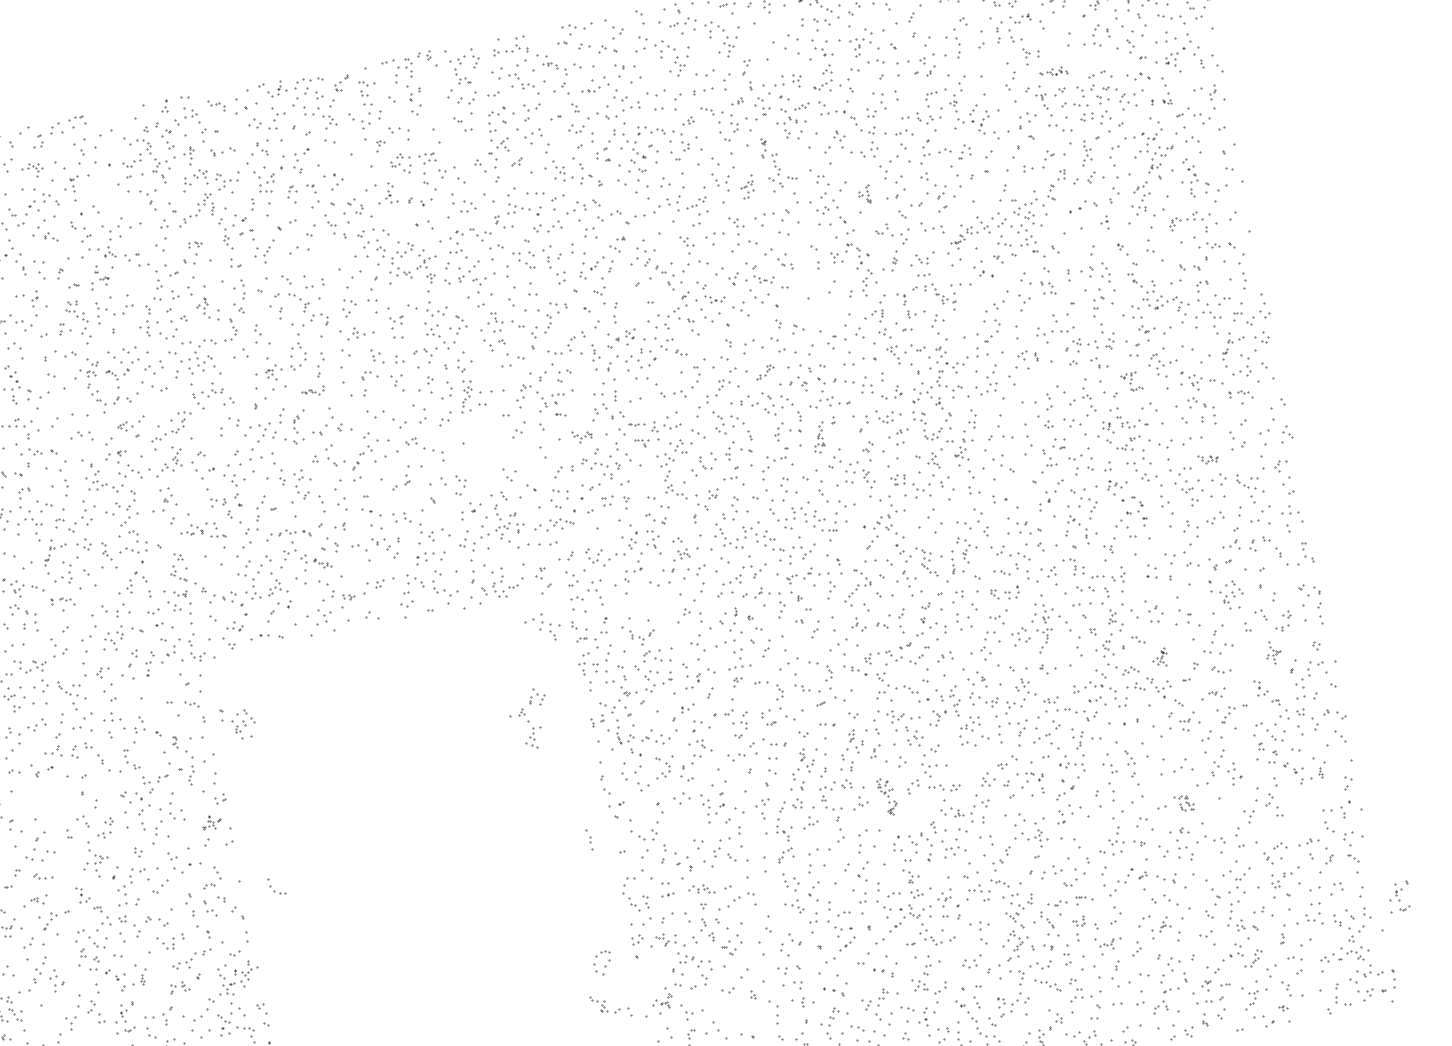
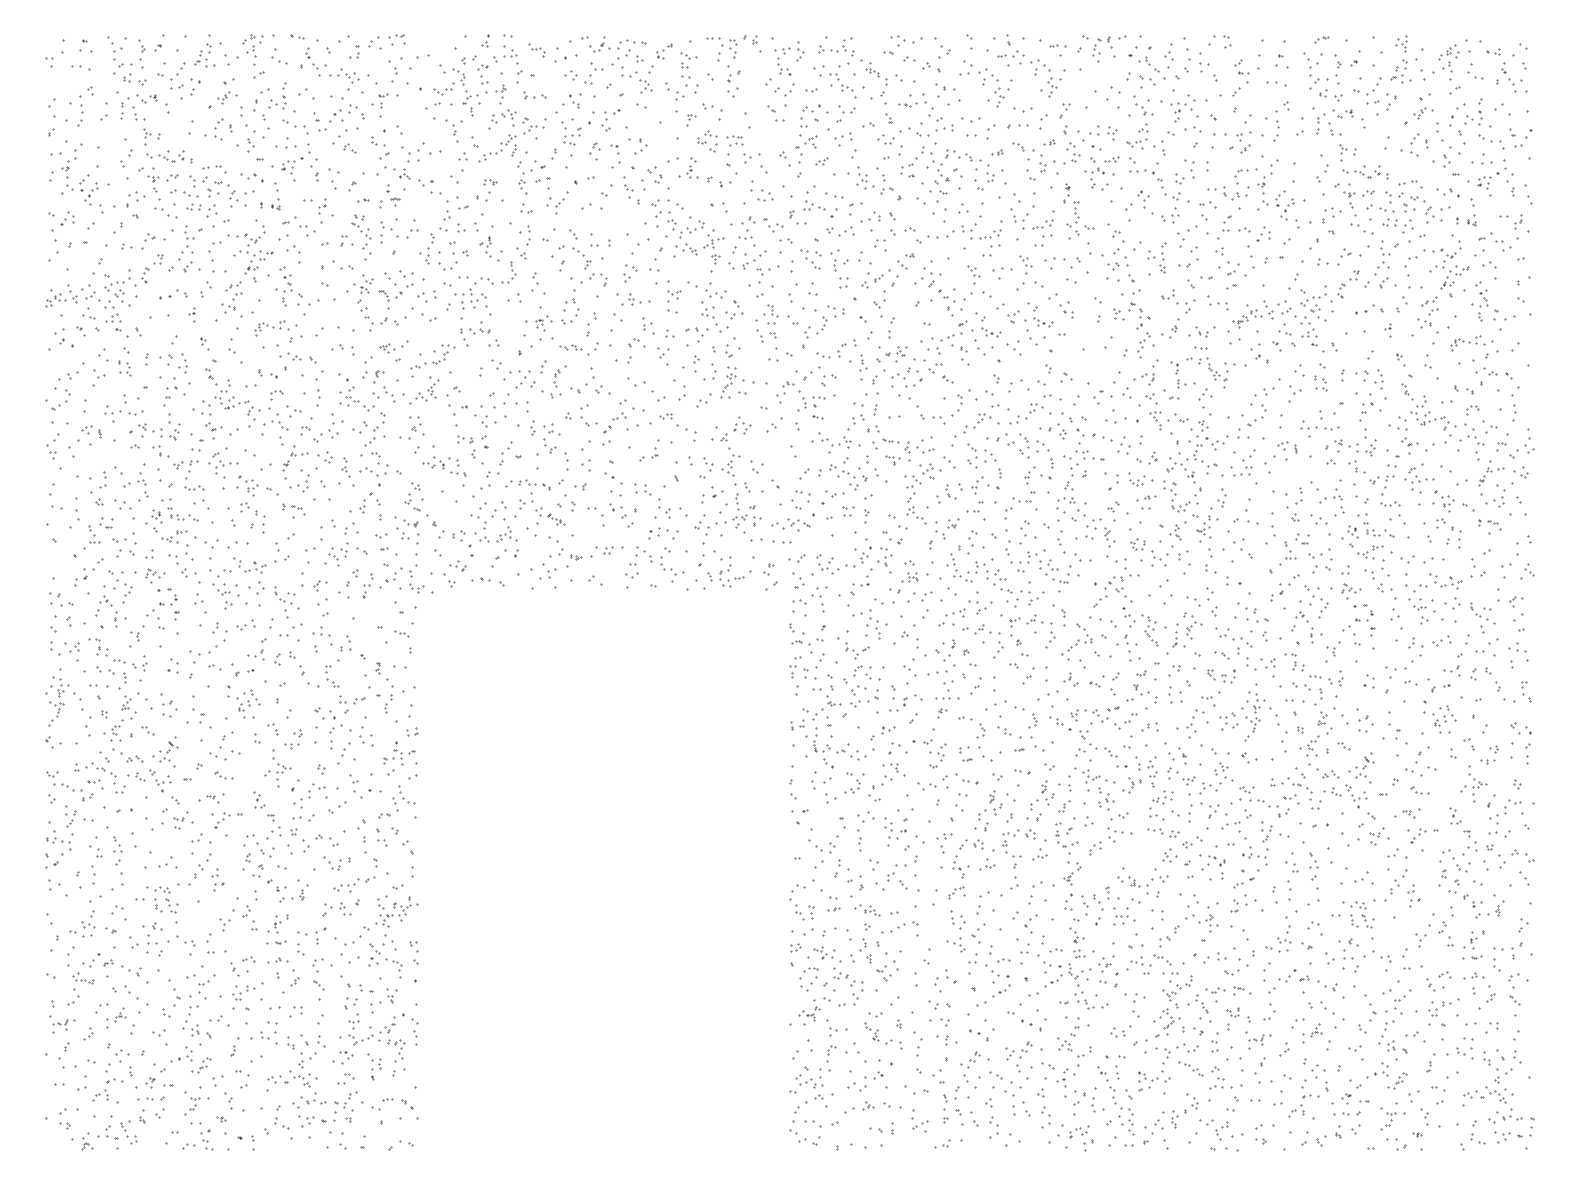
part: (1053, 72) -> (1365, 172), size x1.67
part: (1085, 152) -> (1382, 257), size x1.43
part: (32, 170) -> (344, 79), size x1.43
part: (747, 186) -> (1043, 228), size x1.67
part: (863, 194) -> (1156, 257), size x1.67
part: (765, 371) -> (1026, 413), size x1.67
part: (1131, 381) -> (1384, 490), size x1.67
part: (312, 391) -> (578, 348), size x1.67
part: (581, 435) -> (834, 442), size x1.67
part: (819, 437) -> (1067, 488), size x1.67
part: (1207, 459) -> (1445, 581), size x1.67
part: (542, 628) -> (869, 624), moved
part: (1272, 652) -> (1473, 783), size x1.67
part: (1159, 657) -> (1361, 767), size x1.67
part: (530, 719) -> (731, 446), moved
part: (238, 722) -> (243, 701), moved
part: (944, 787) -> (1163, 832), moved
part: (887, 796) -> (1068, 853), size x1.67
part: (1184, 802) -> (1358, 914), size x1.67
part: (212, 822) -> (399, 753), size x1.67
part: (589, 839) -> (859, 840), moved
part: (277, 886) -> (406, 794), moved
part: (1399, 896) -> (1473, 944), moved
part: (602, 963) -> (808, 979), moved
part: (179, 987) -> (336, 909), size x1.43
part: (605, 1007) -> (877, 1036), moved

